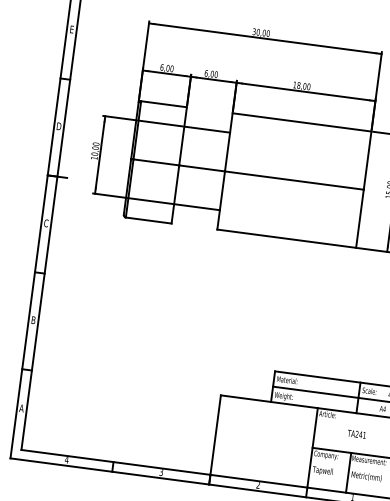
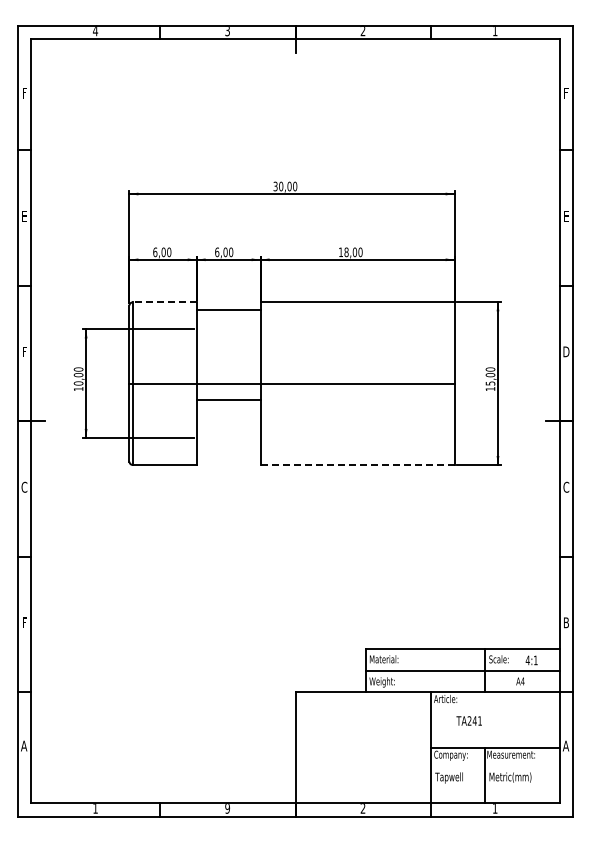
line: (163, 104) -> (164, 302), solid -> dashed
text: (59, 126) -> (24, 351), D -> F
line: (207, 129) -> (228, 310), moved
line: (196, 206) -> (228, 399), moved
line: (286, 238) -> (357, 464), solid -> dashed
text: (33, 320) -> (24, 622), B -> F
text: (356, 433) -> (468, 720), moved
text: (66, 459) -> (95, 808), 4 -> 1
text: (161, 472) -> (227, 808), 3 -> 9

